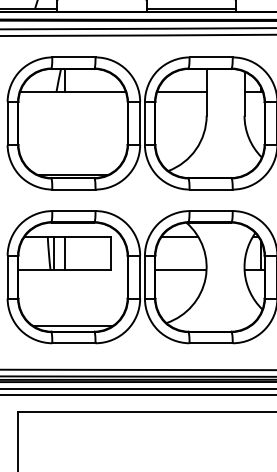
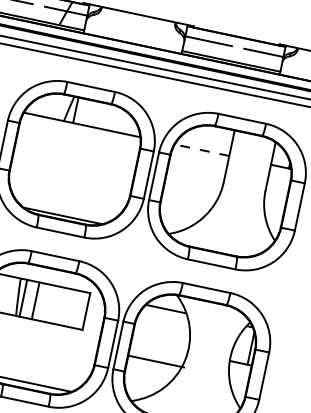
line: (181, 92) -> (201, 150), solid -> dashed
line: (180, 270) -> (155, 361), moved

